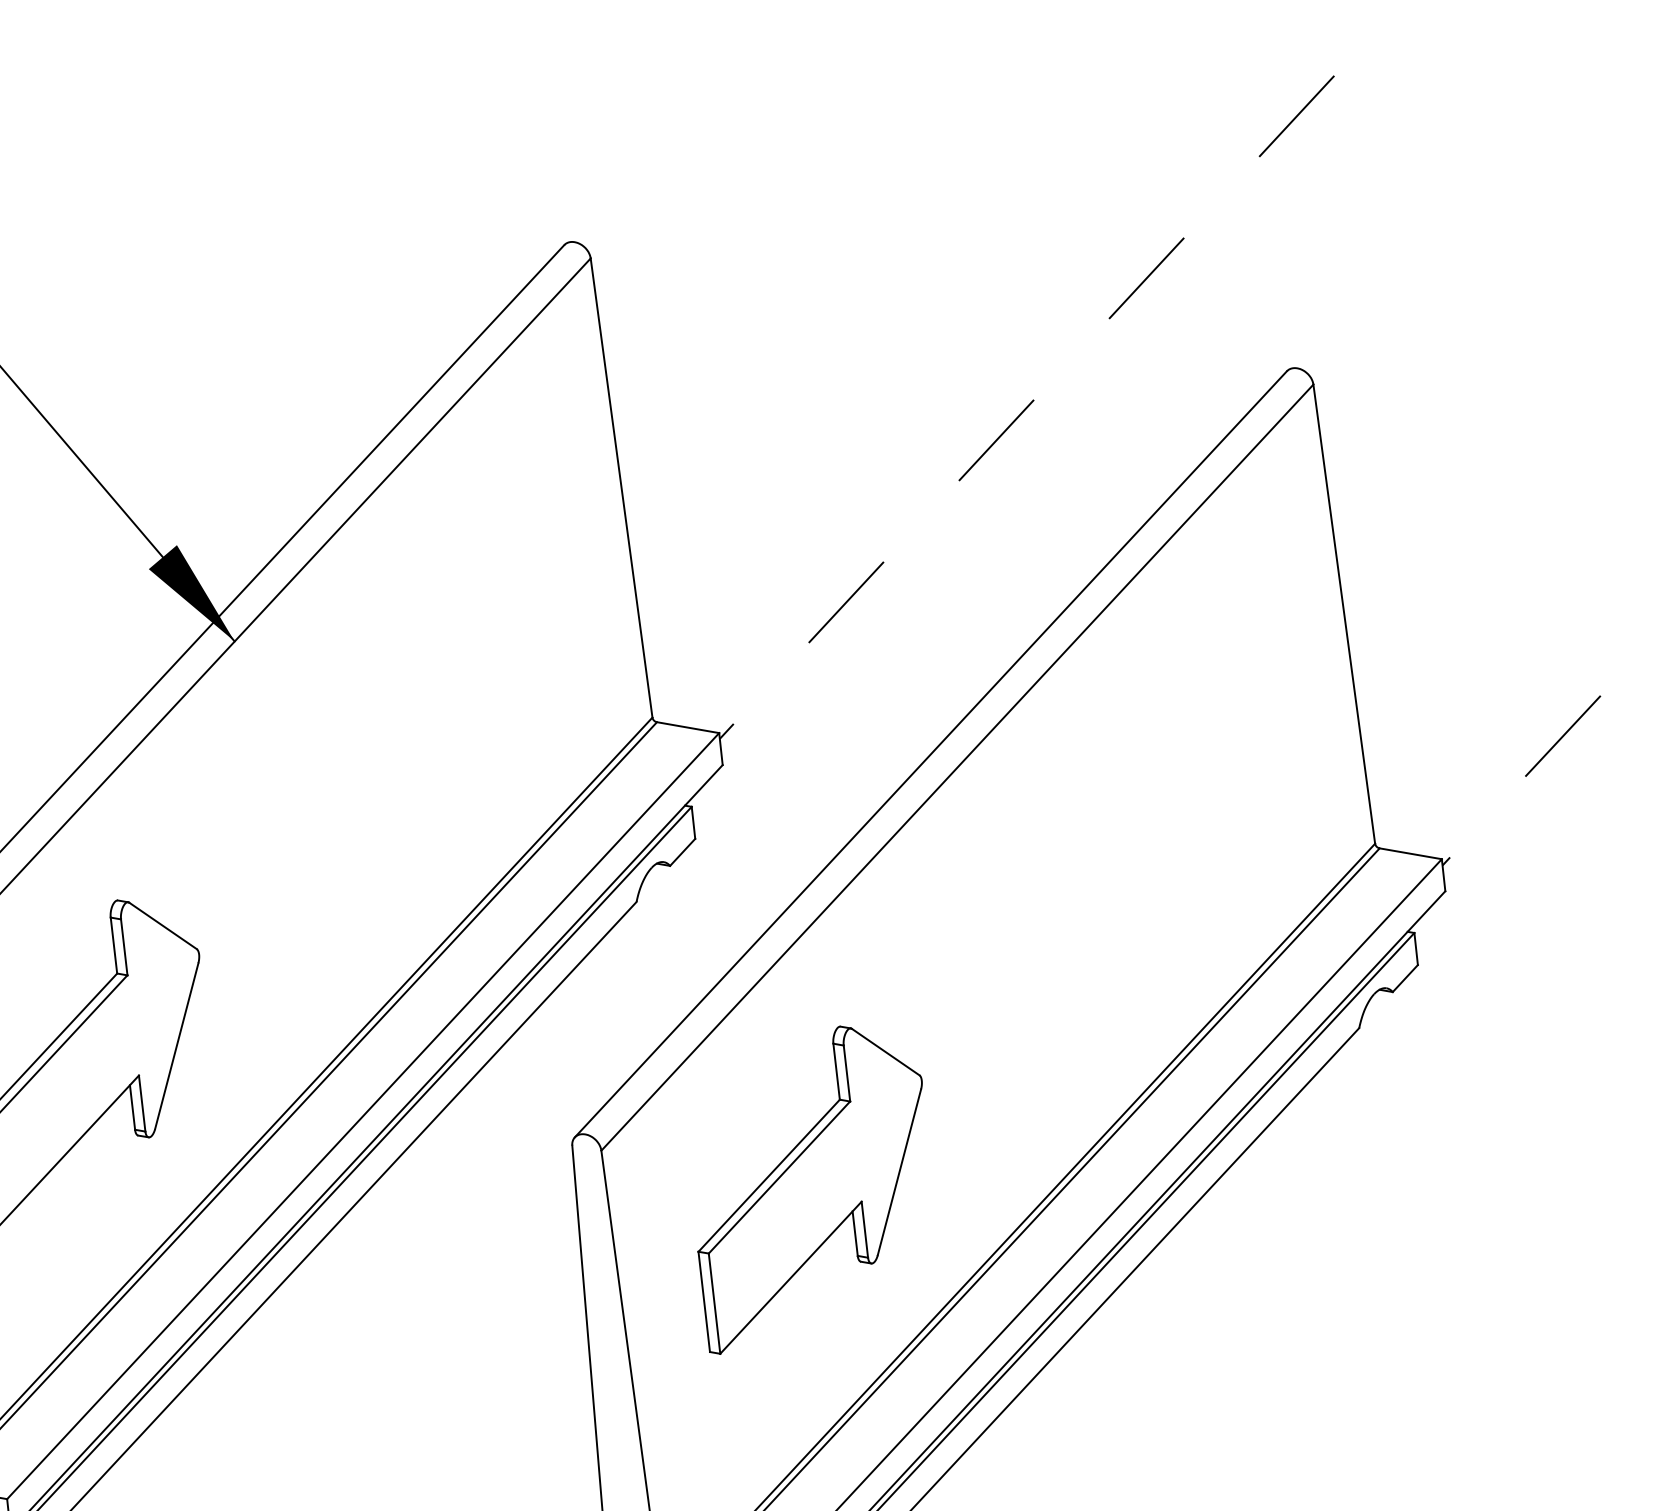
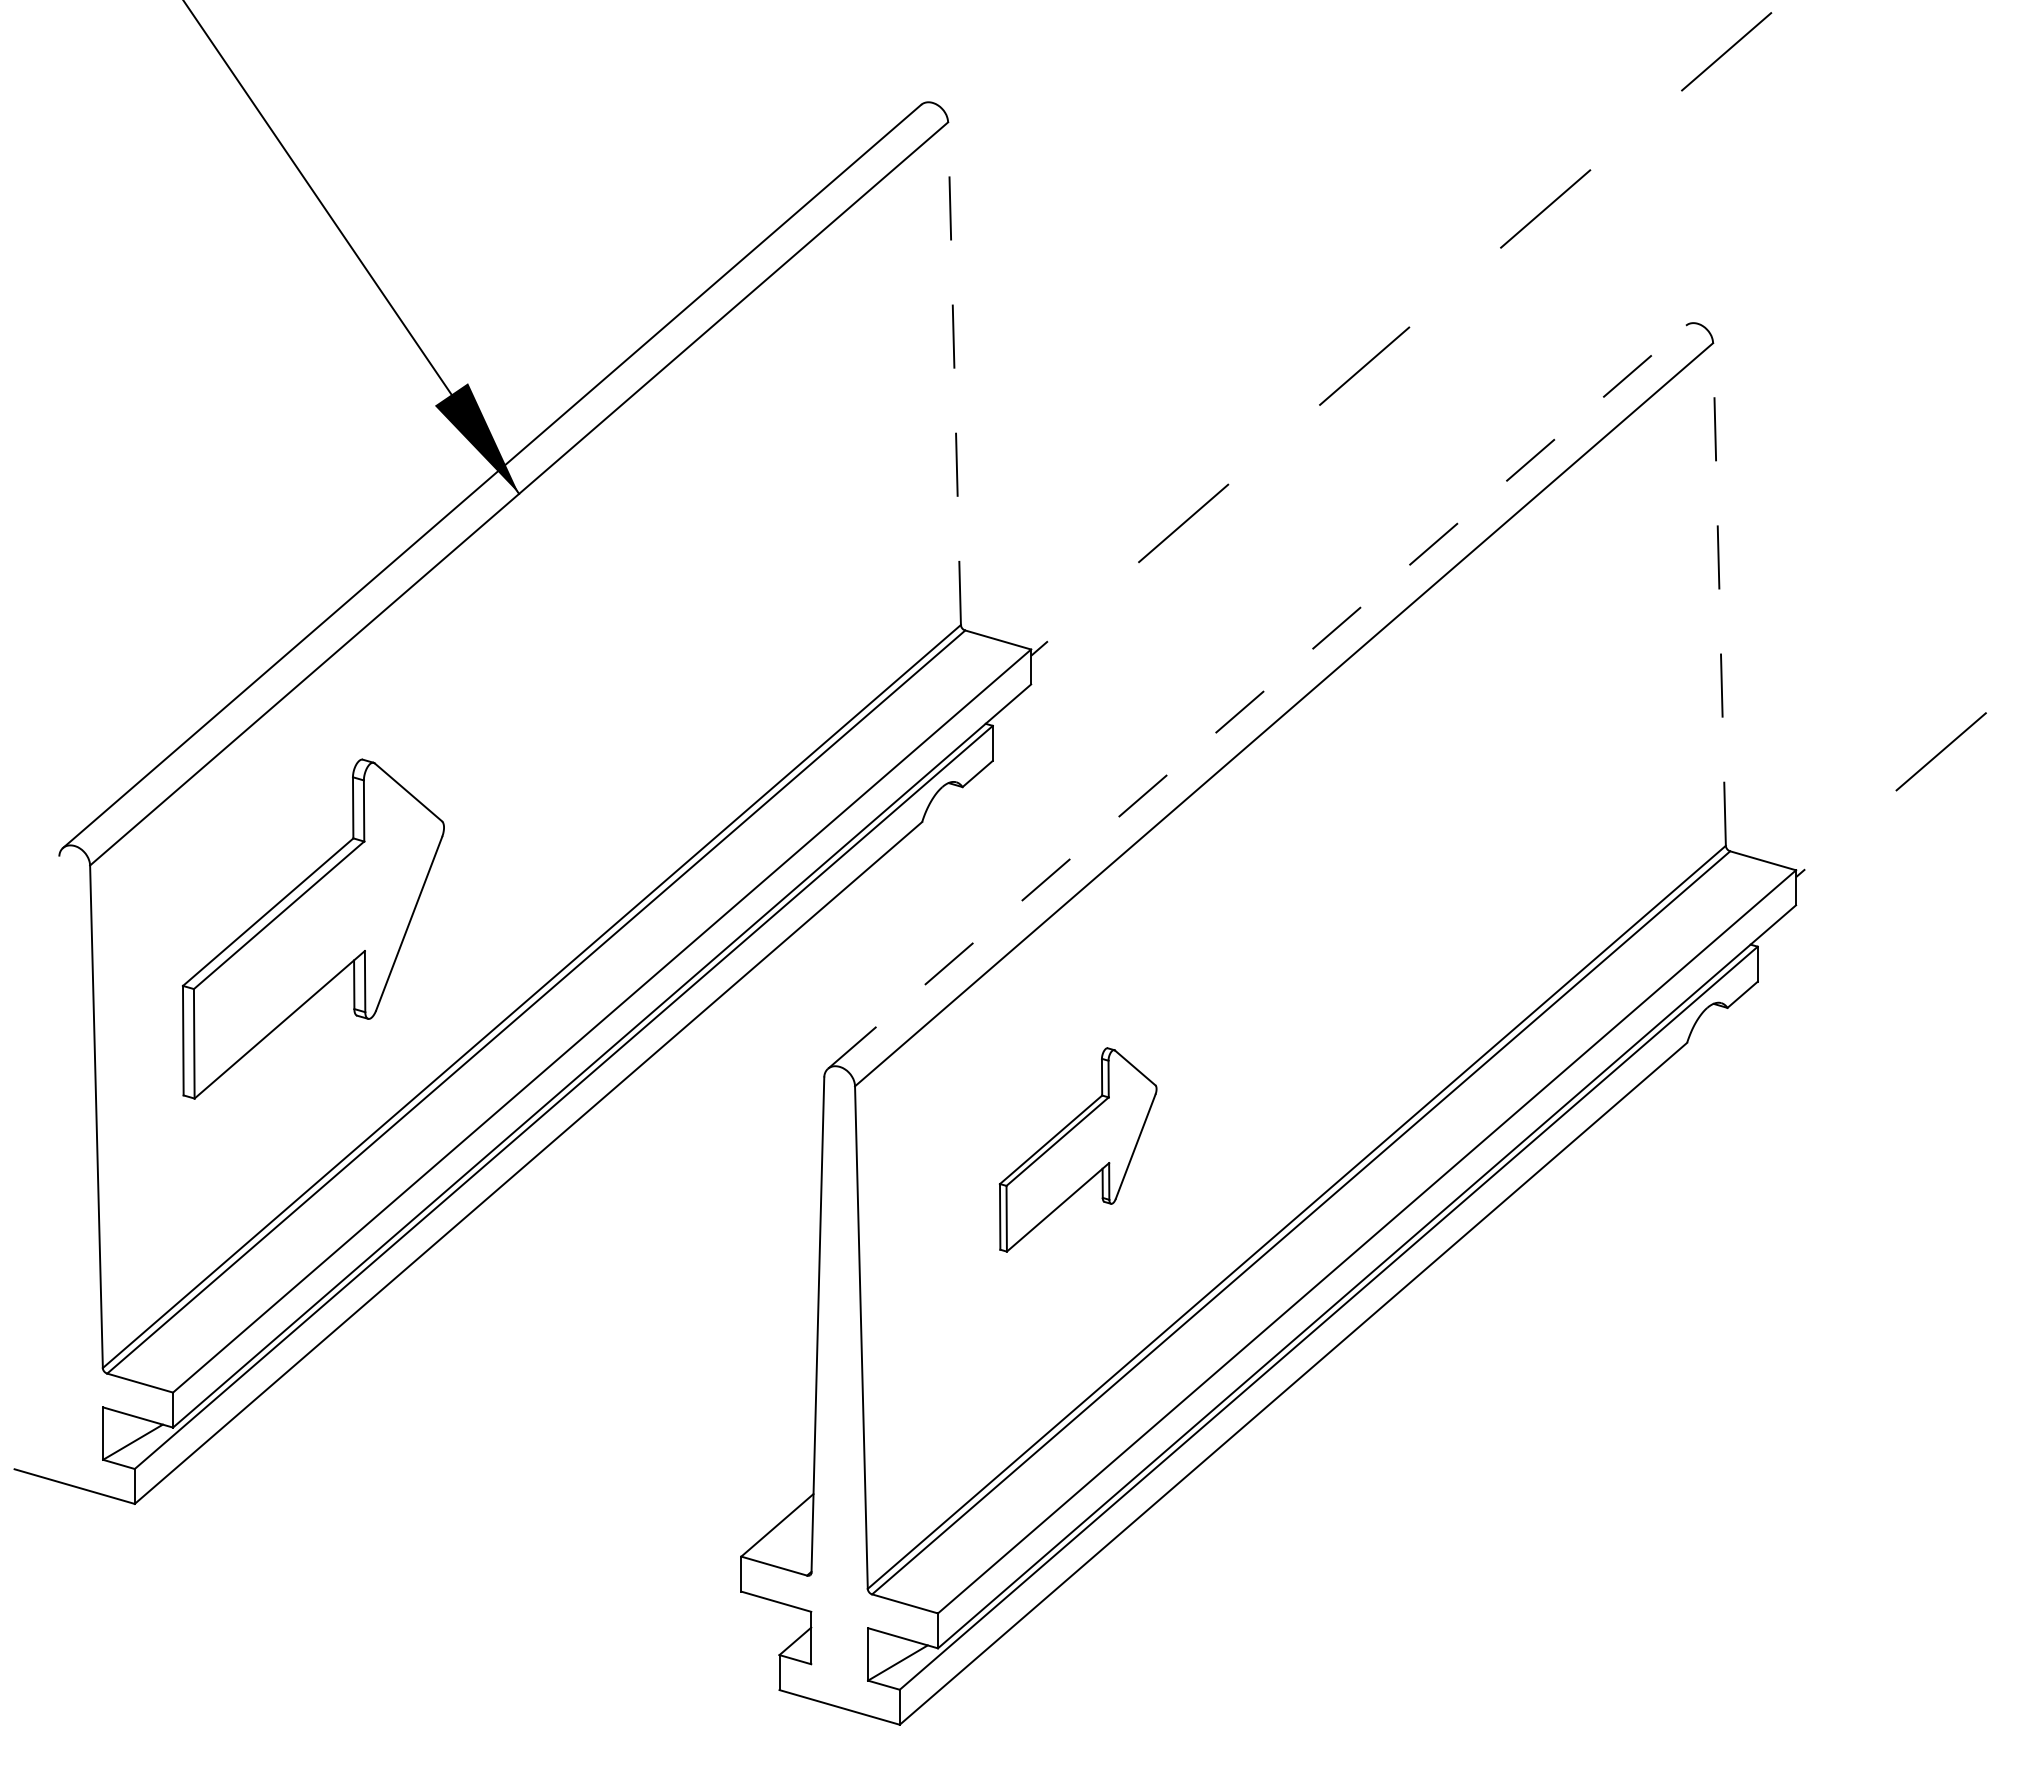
line: (621, 487) -> (954, 373), solid -> dashed
line: (1344, 614) -> (1719, 594), solid -> dashed
line: (931, 754) -> (1257, 697), solid -> dashed
part: (811, 1186) -> (1077, 1149), size x0.6

